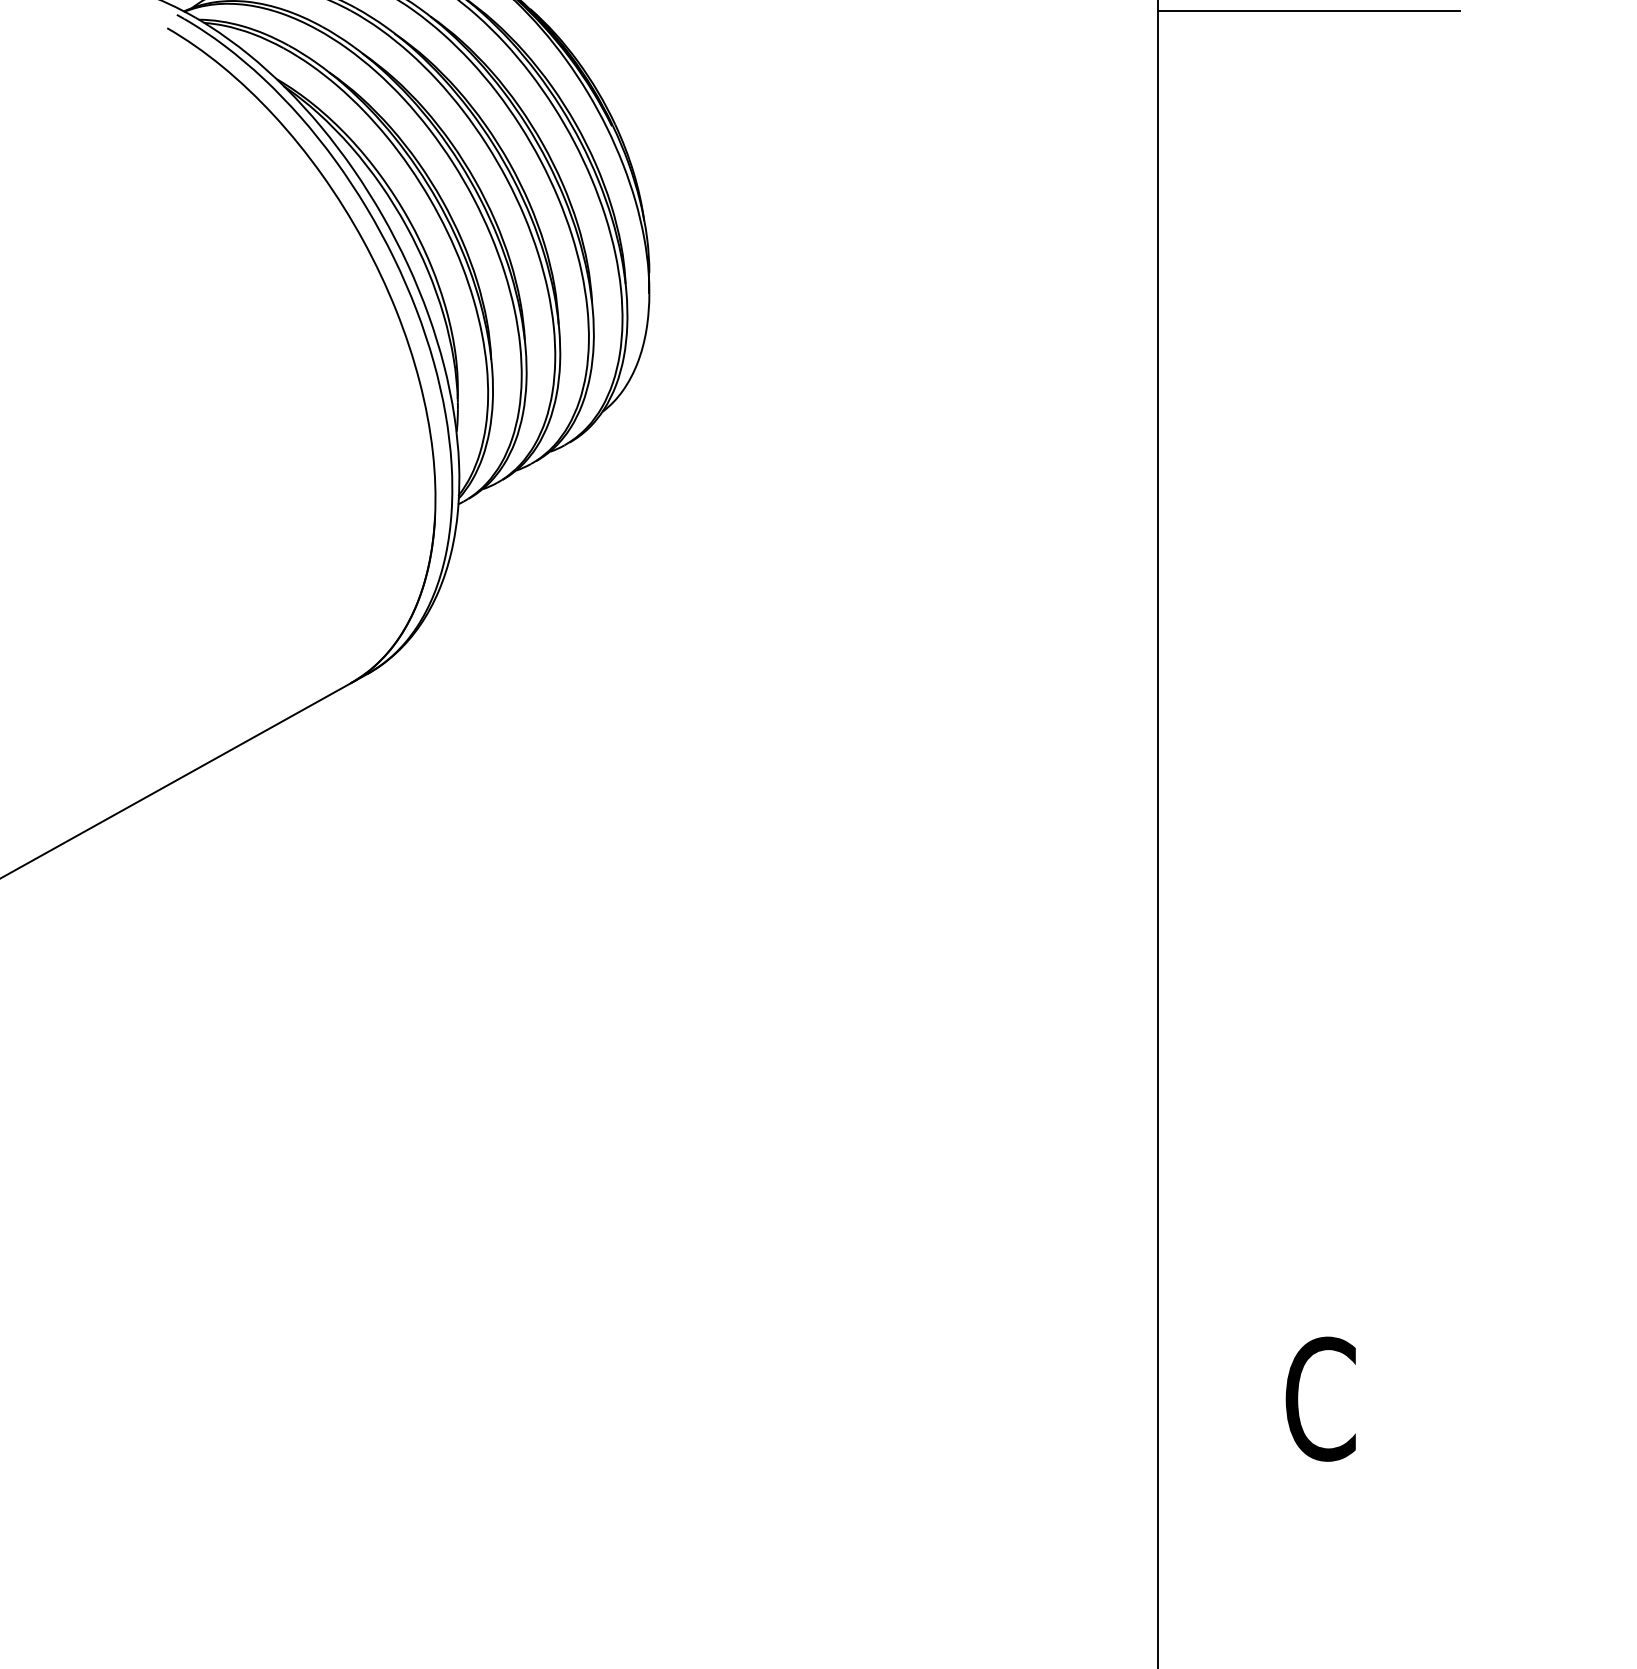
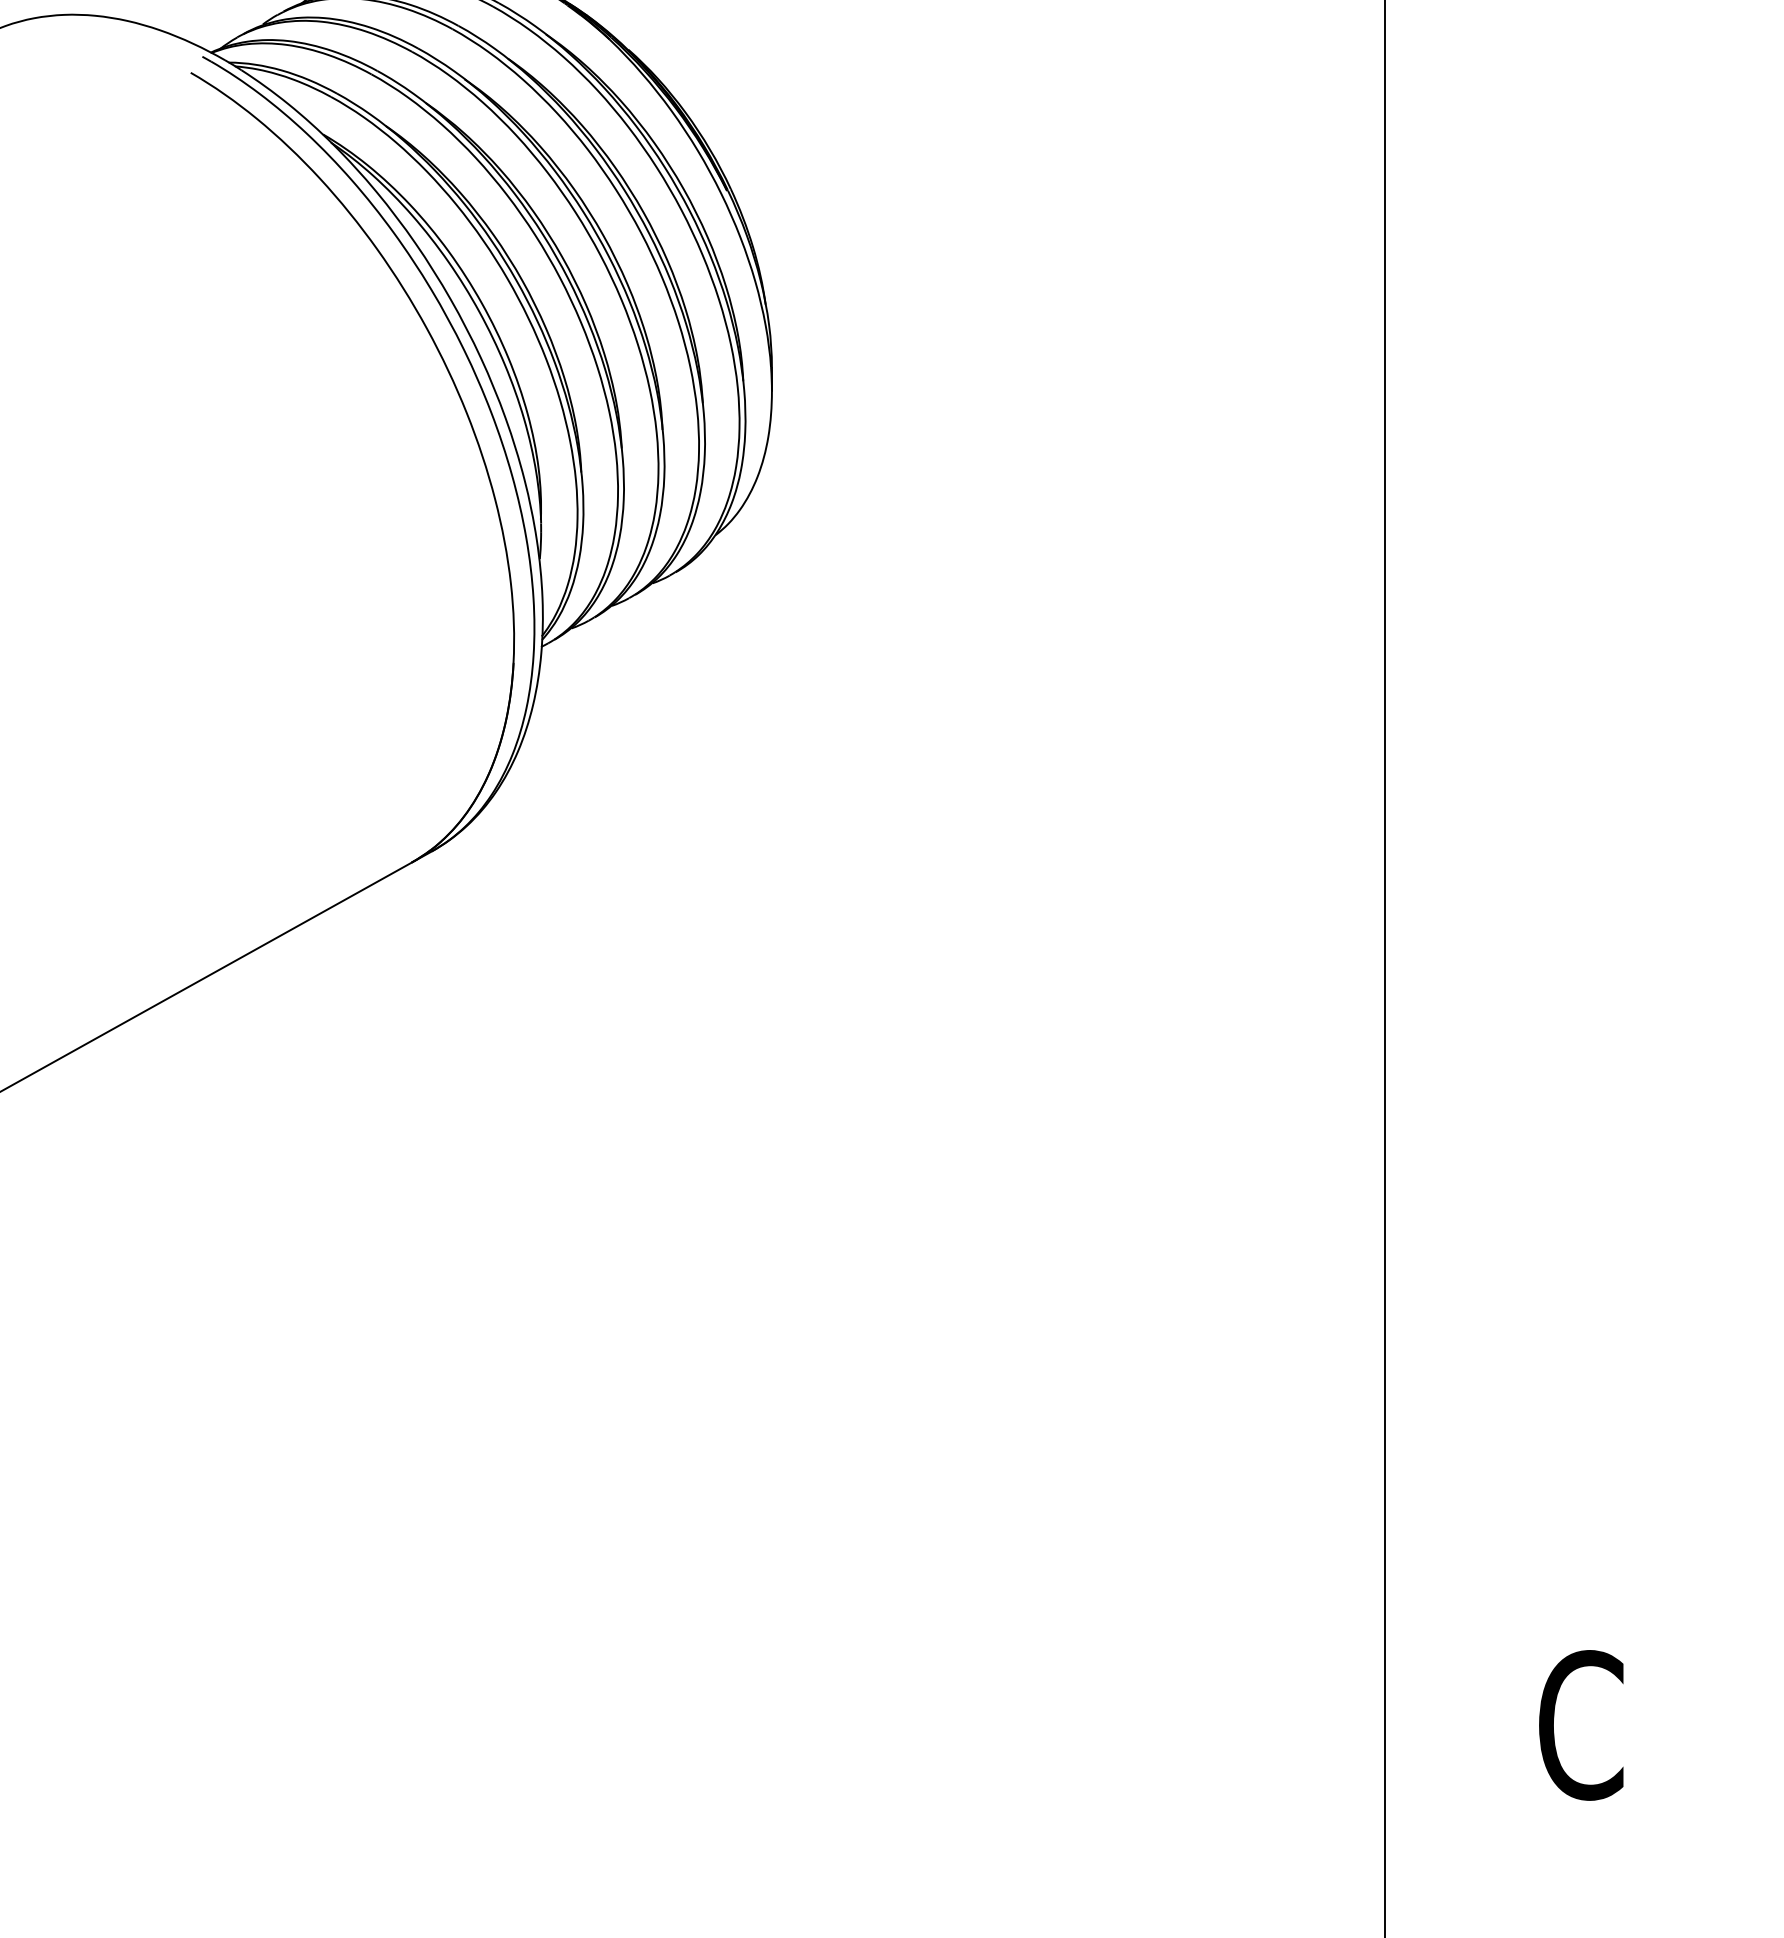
line: (1309, 10) -> (1567, 51), removed

